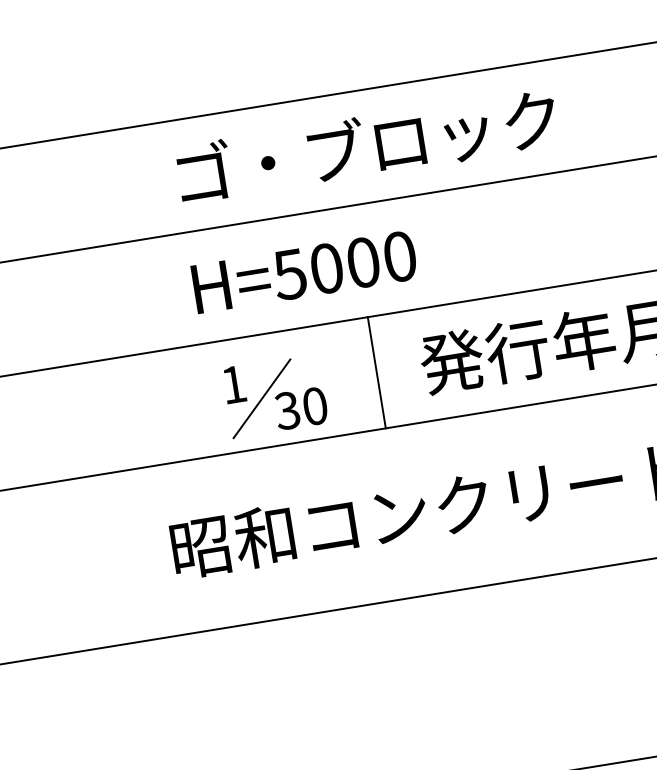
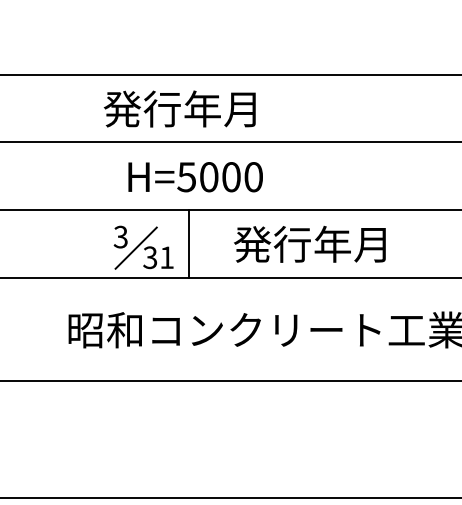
text: (363, 146) -> (220, 108), ゴ・ブロック -> 発行年月
text: (304, 272) -> (195, 177), moved
line: (376, 372) -> (188, 243), moved
text: (233, 383) -> (120, 236), 1 -> 3
text: (314, 406) -> (166, 257), 30 -> 31

